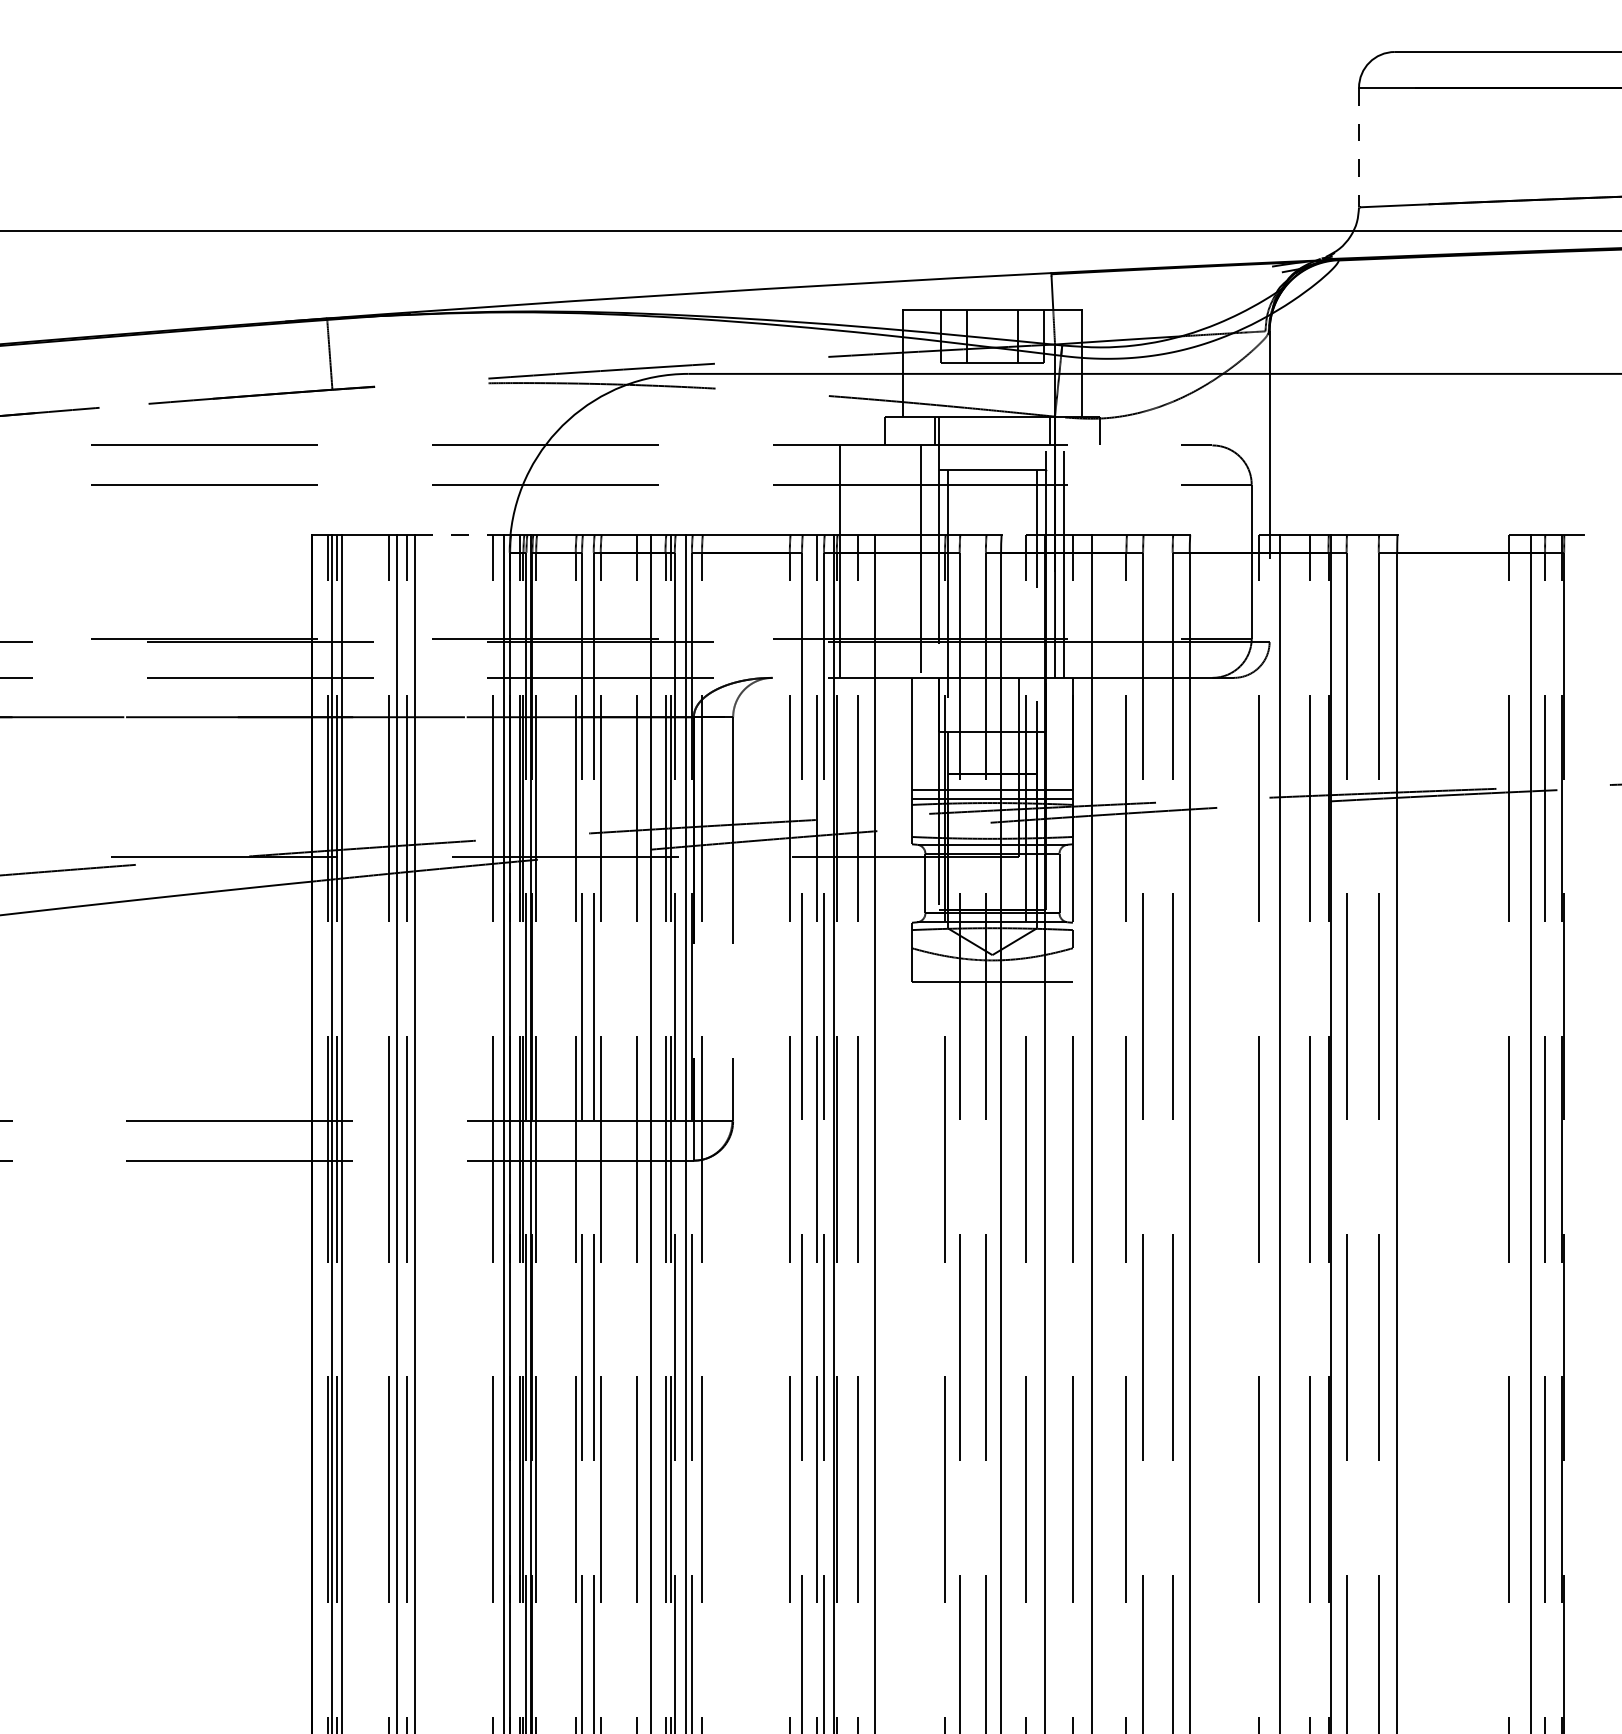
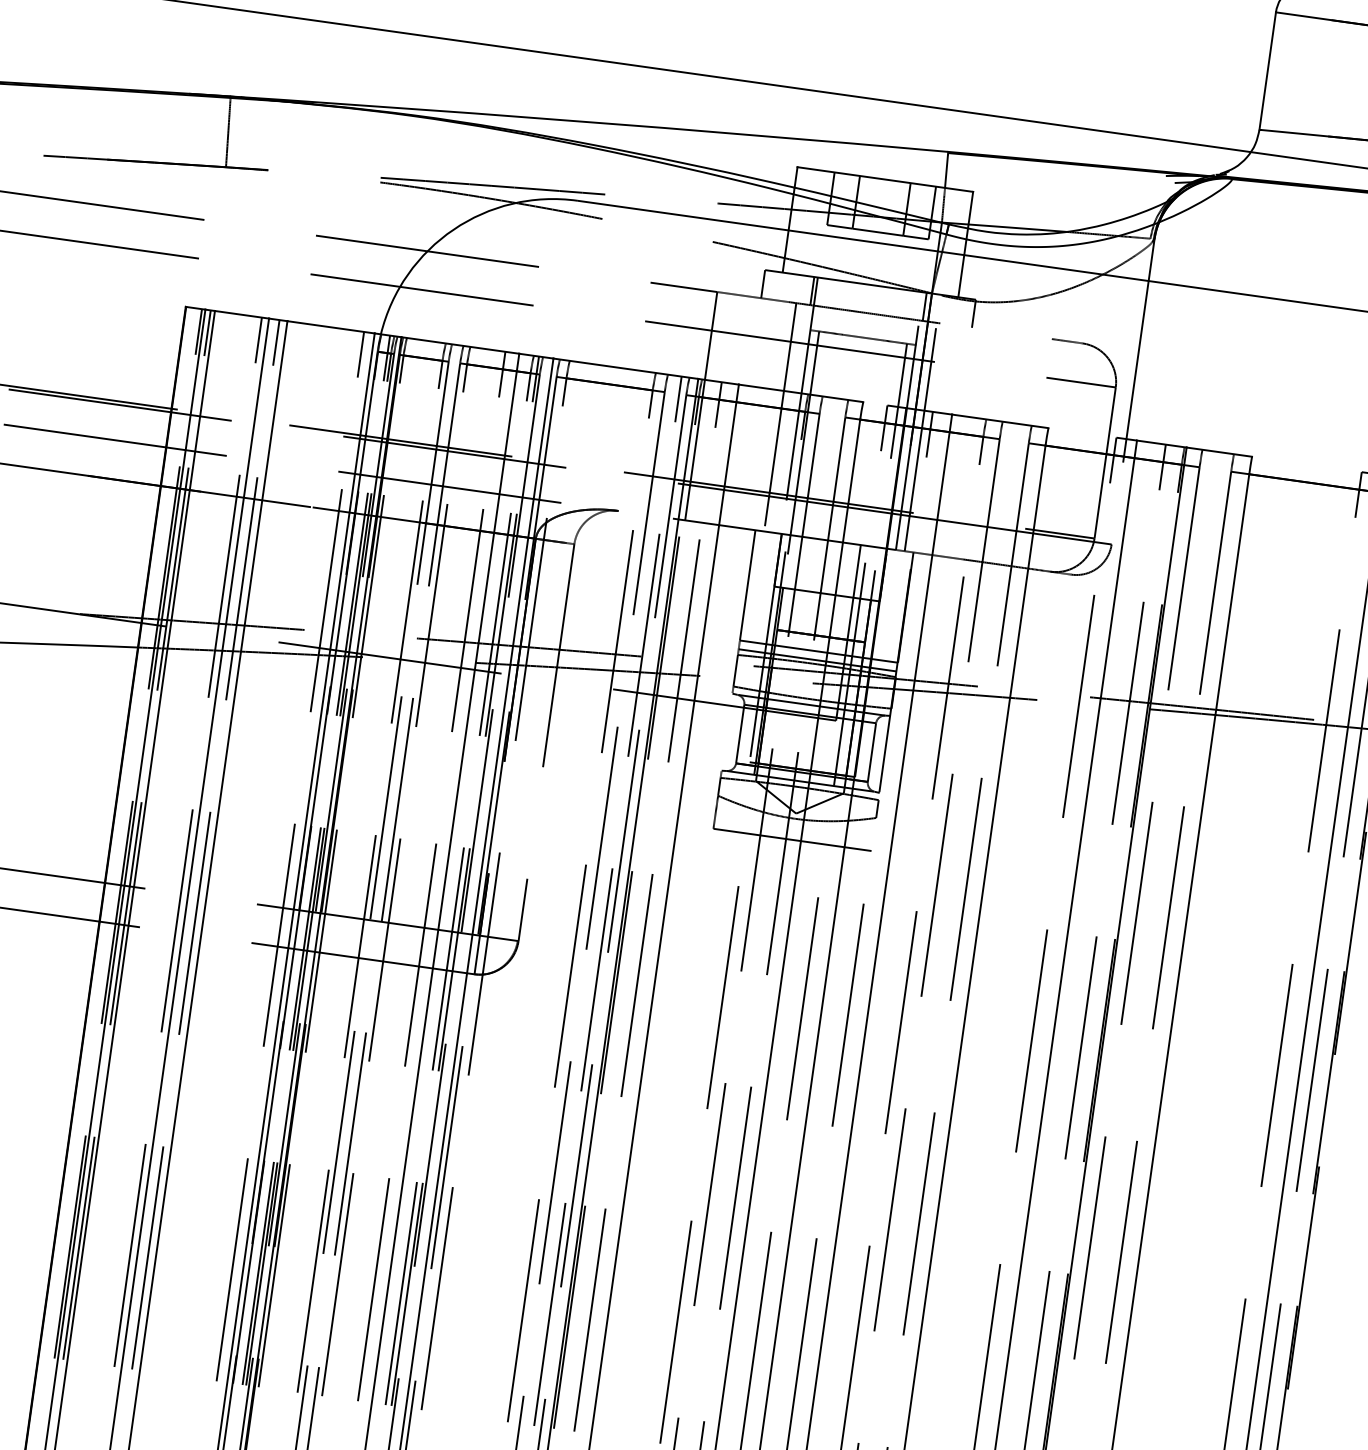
line: (1359, 147) -> (1268, 71), dashed -> solid
line: (460, 534) -> (331, 327), dashed -> solid

